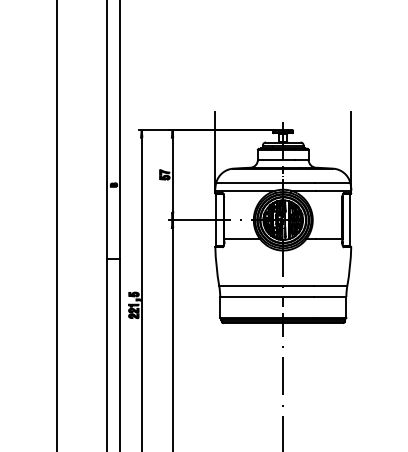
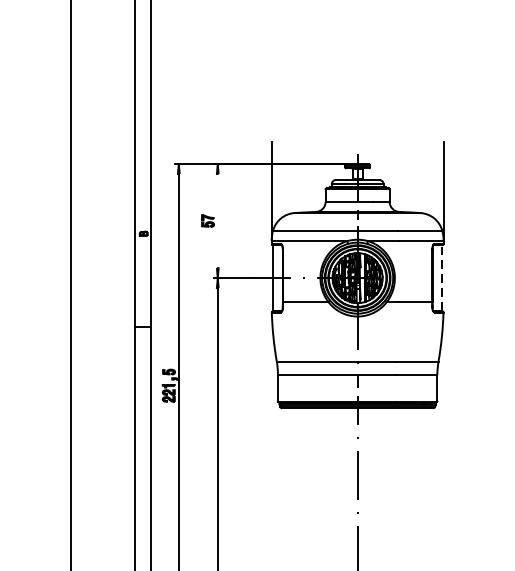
line: (172, 174) -> (217, 220), removed
line: (350, 220) -> (442, 278), solid -> dashed

